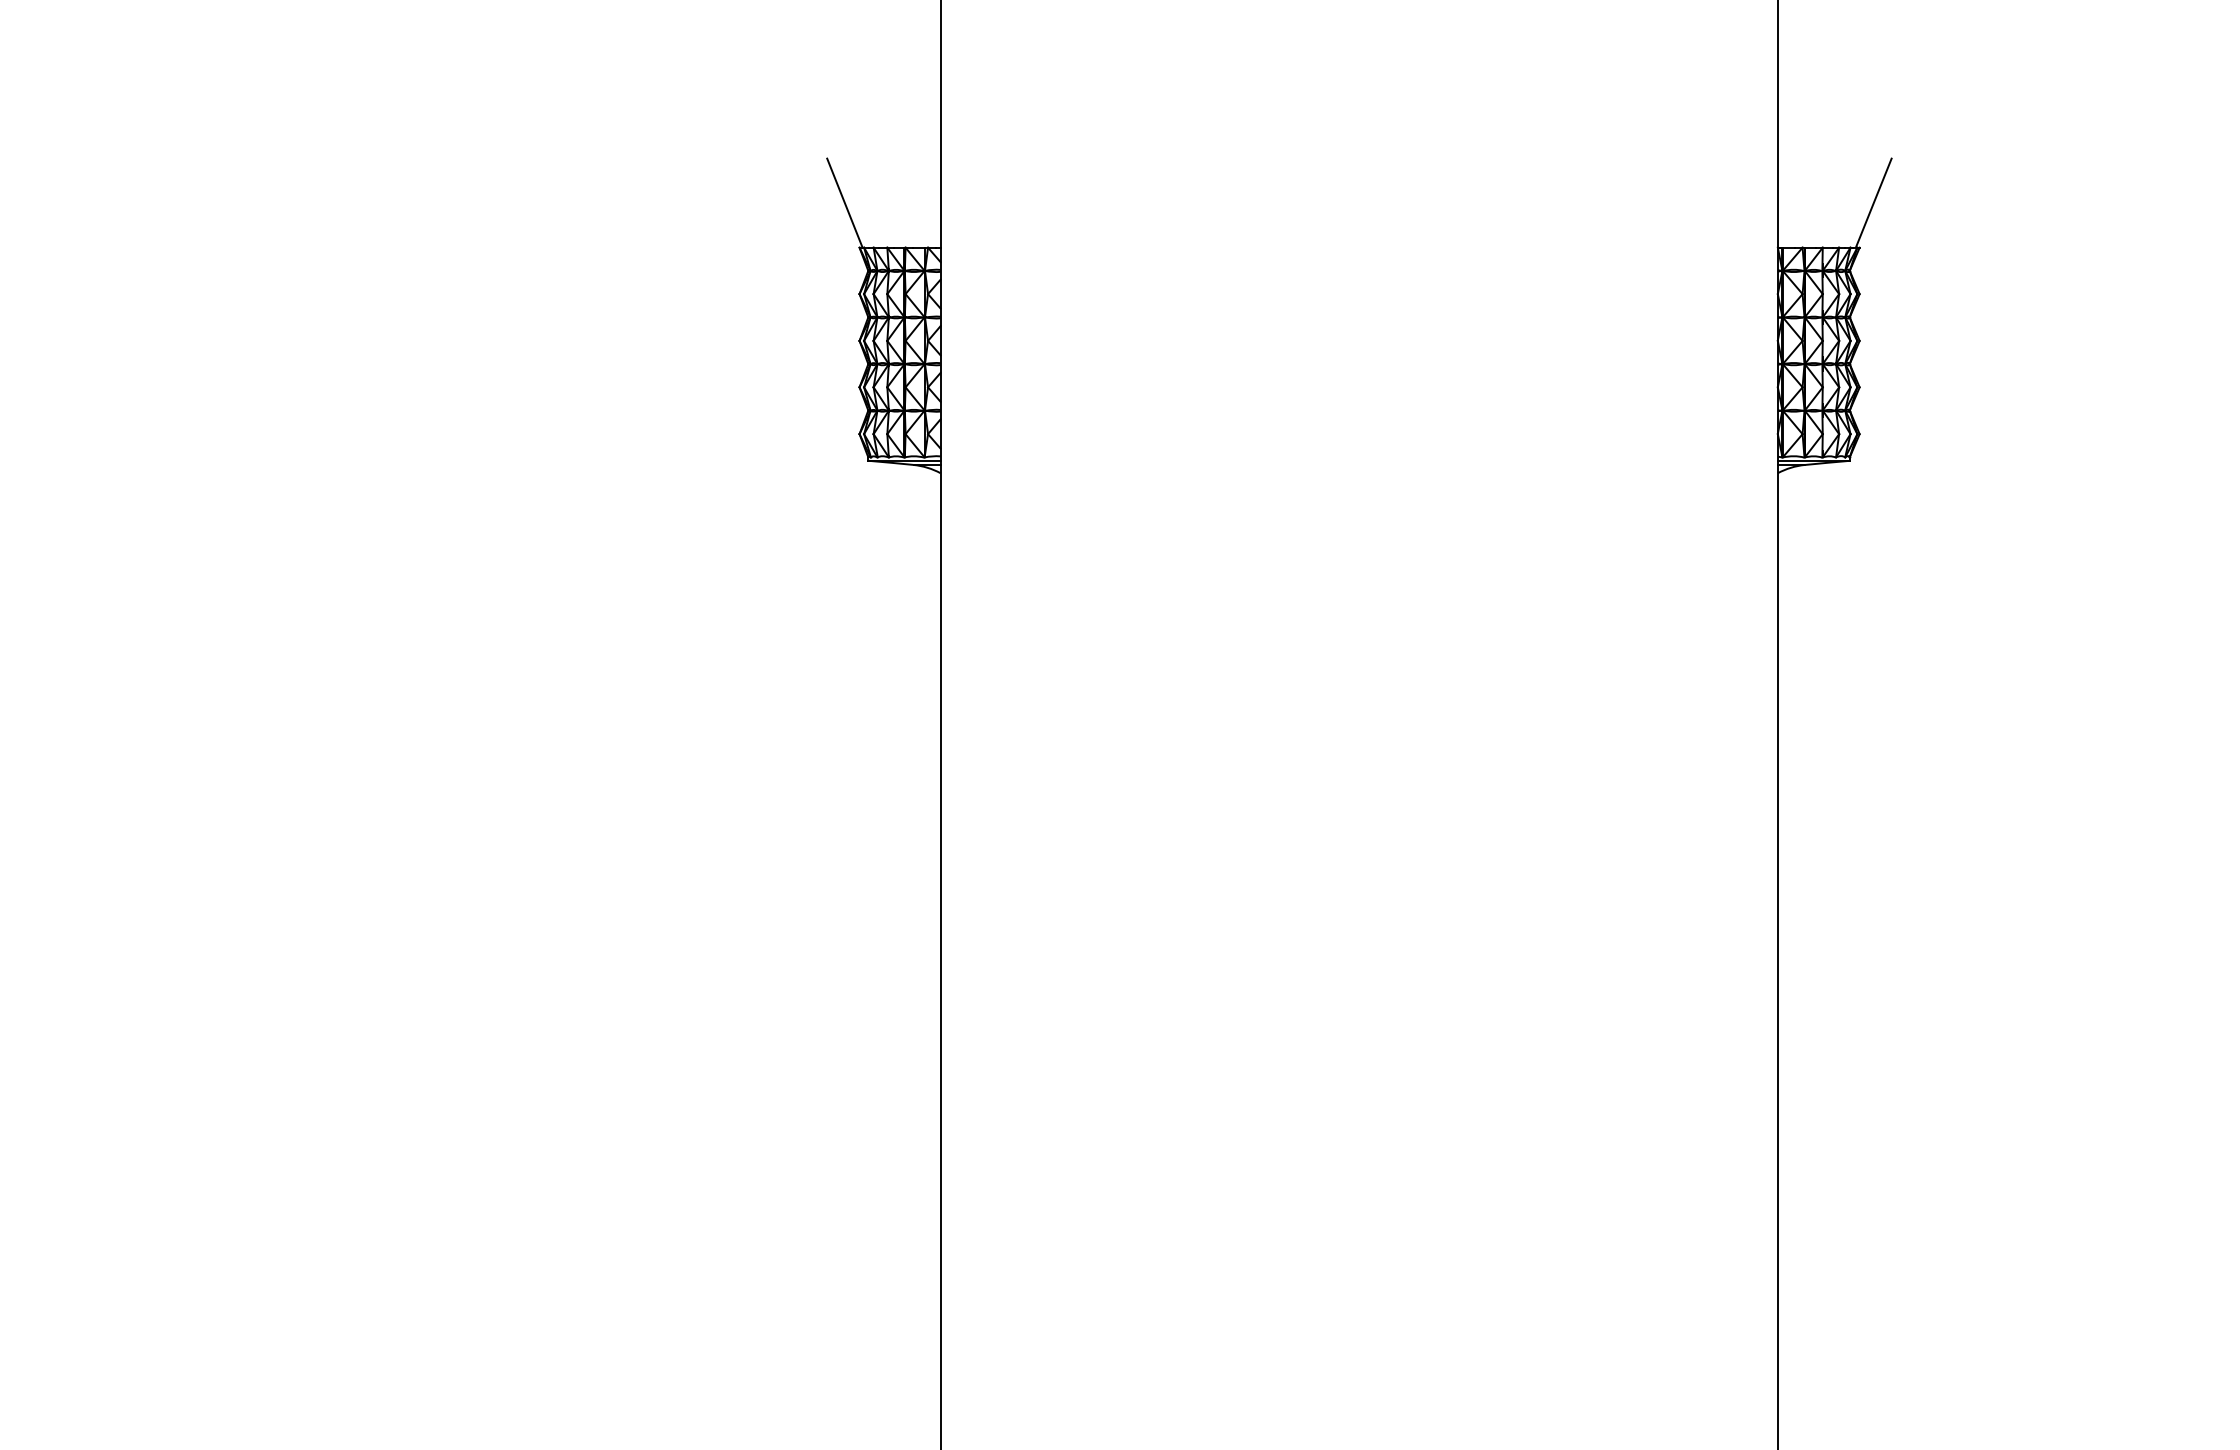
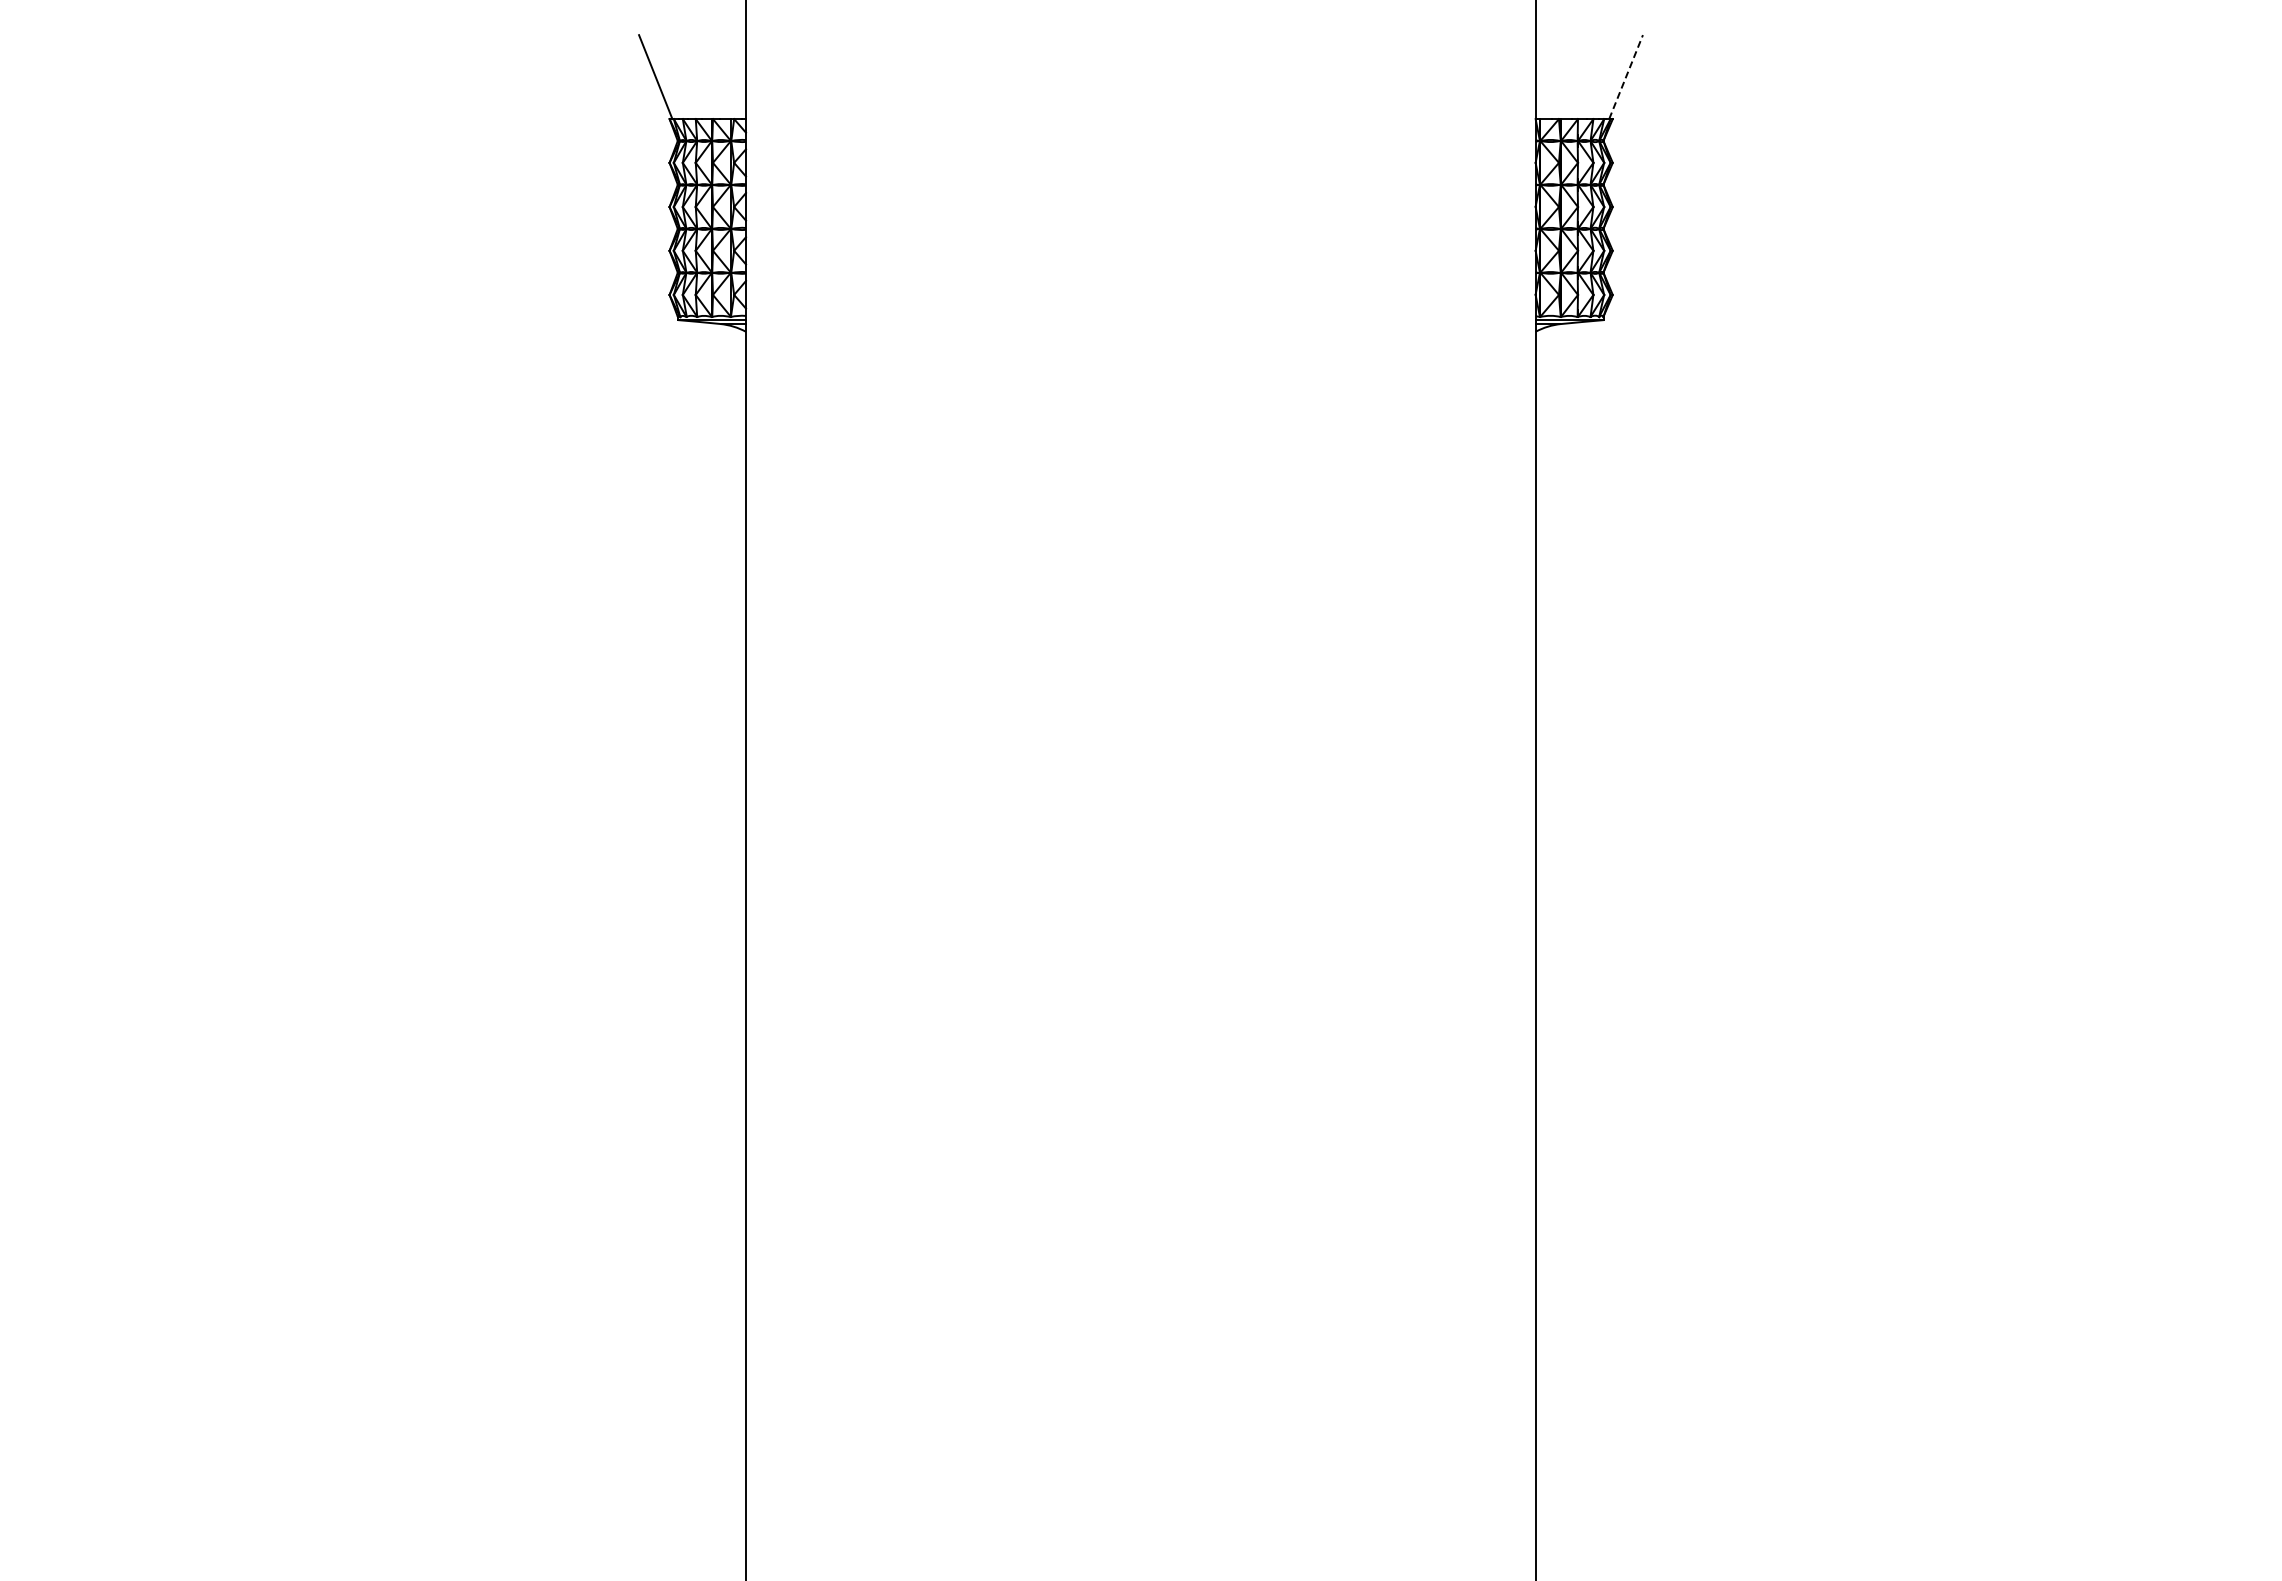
line: (1874, 202) -> (1626, 76), solid -> dashed

